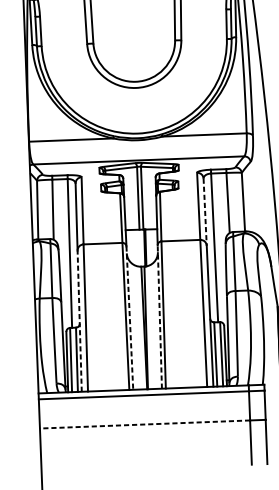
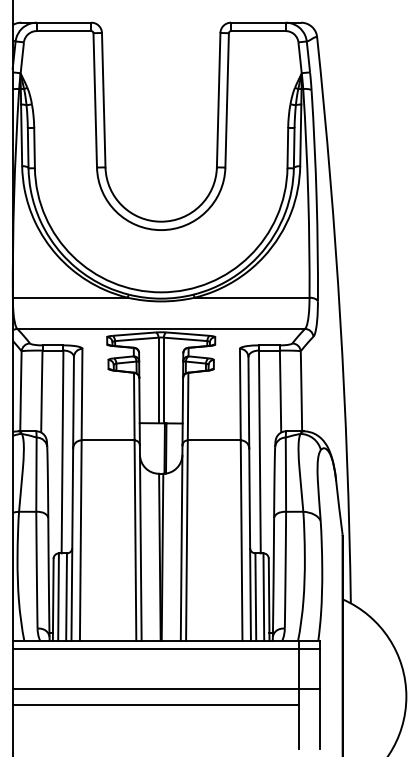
line: (204, 211) -> (248, 402), dashed -> solid
line: (159, 317) -> (181, 543), dashed -> solid
line: (129, 318) -> (140, 543), dashed -> solid
line: (79, 321) -> (72, 544), dashed -> solid
line: (144, 424) -> (155, 688), dashed -> solid
line: (145, 436) -> (155, 704), added

